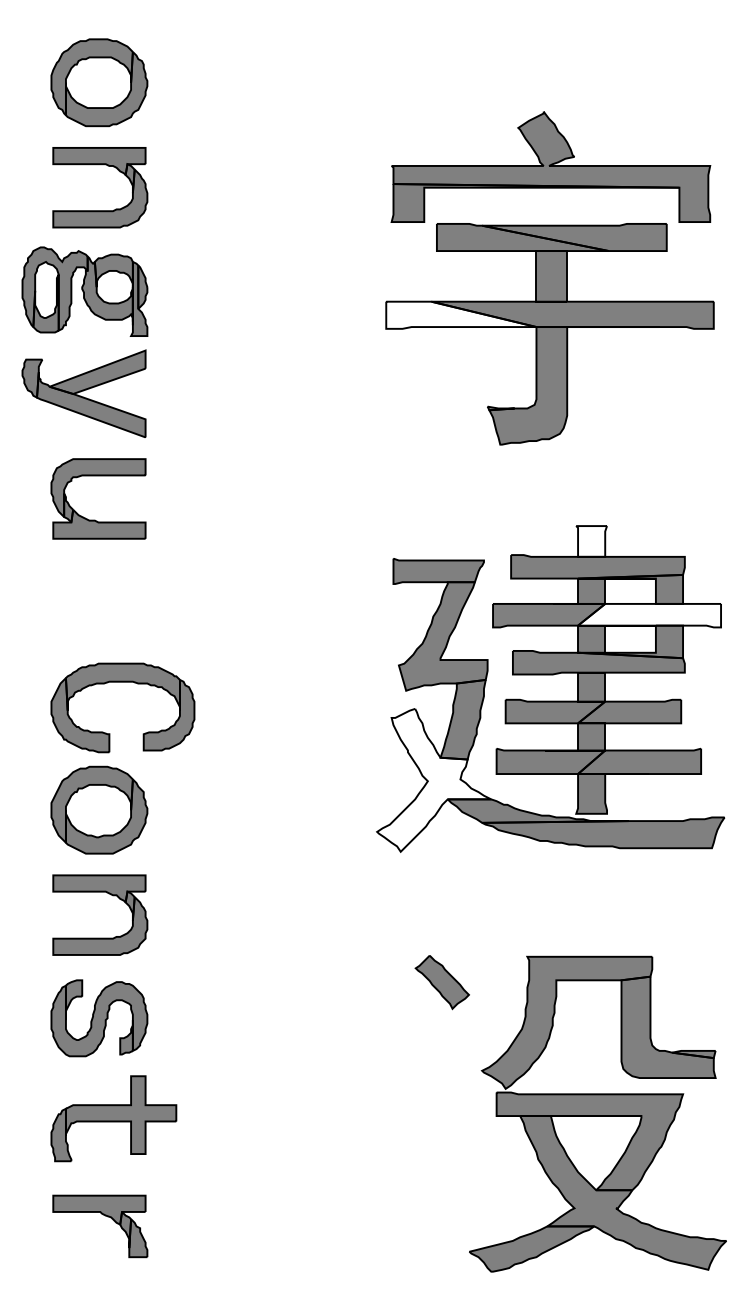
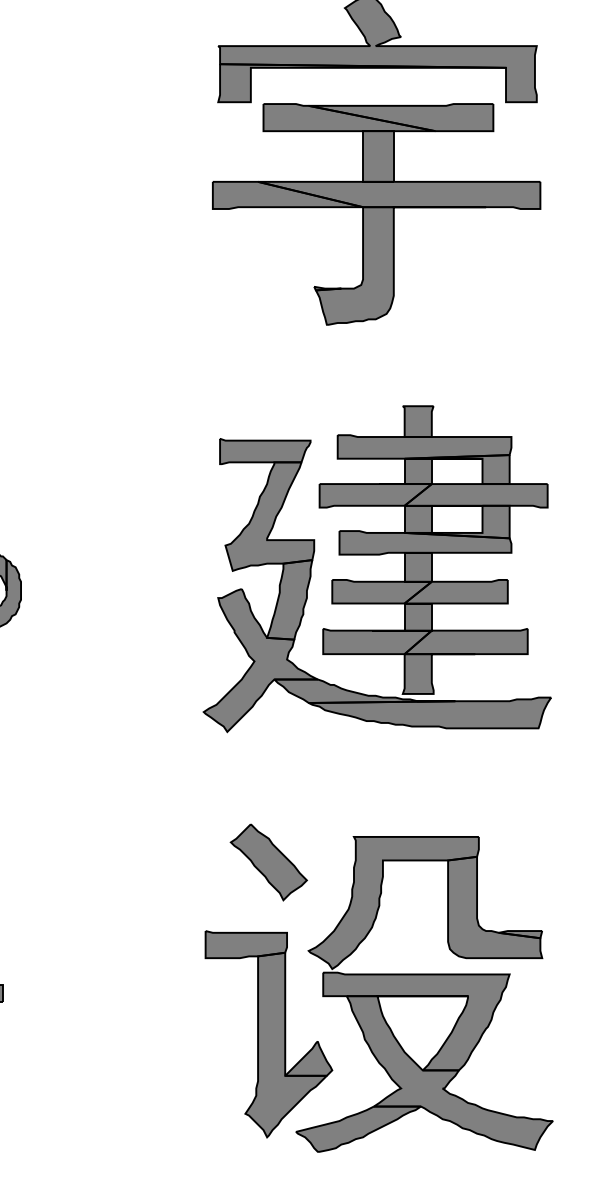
fill: (461, 314) -> (288, 194), added
fill: (591, 541) -> (418, 421), added
fill: (649, 615) -> (476, 495), added
fill: (434, 779) -> (261, 659), added
part: (442, 982) -> (269, 862), size x1.43
part: (442, 1154) -> (269, 1034), added

